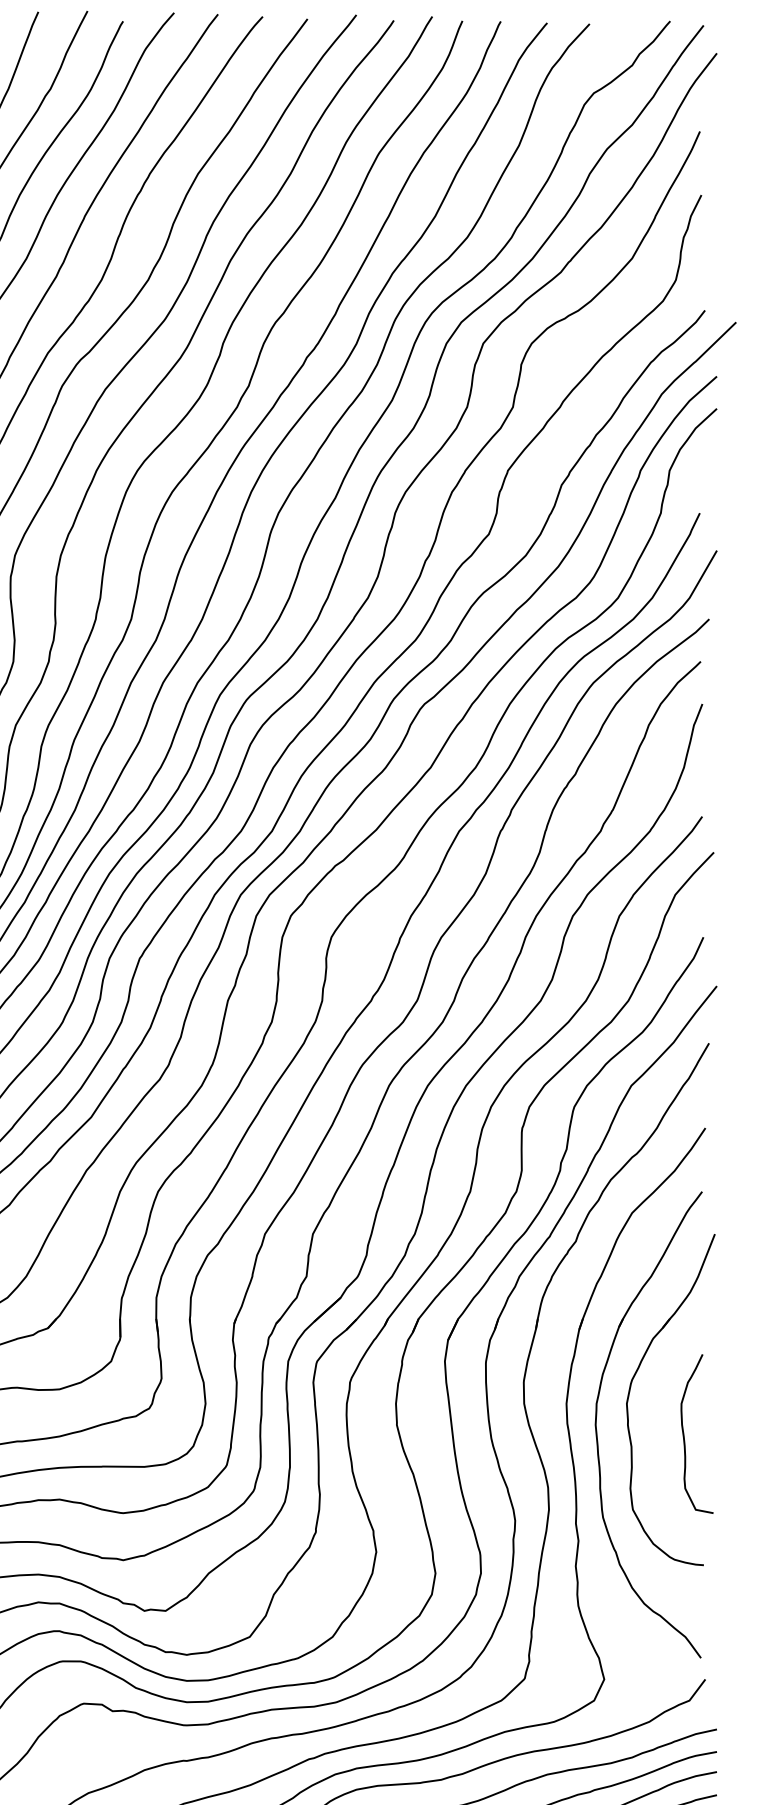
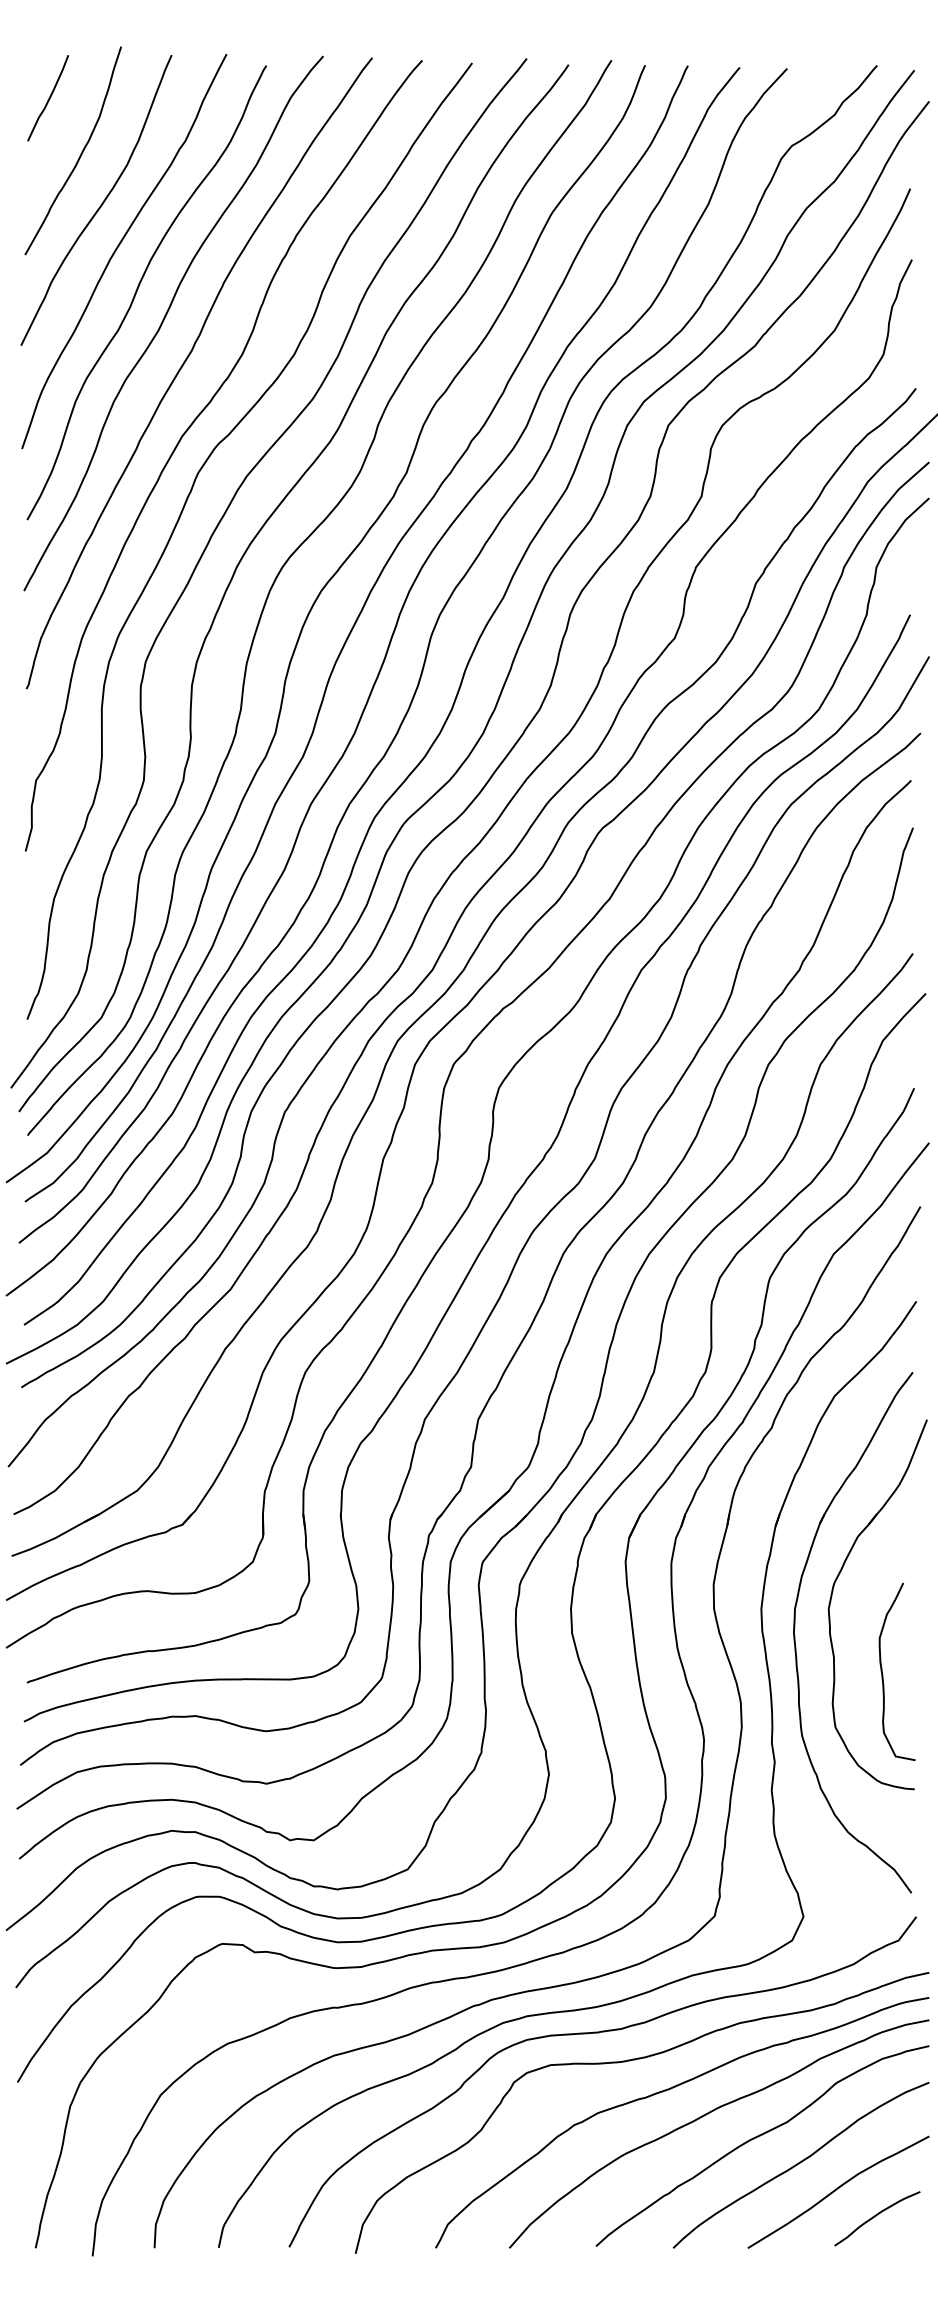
curve: (684, 1436) -> (883, 1674), moved

